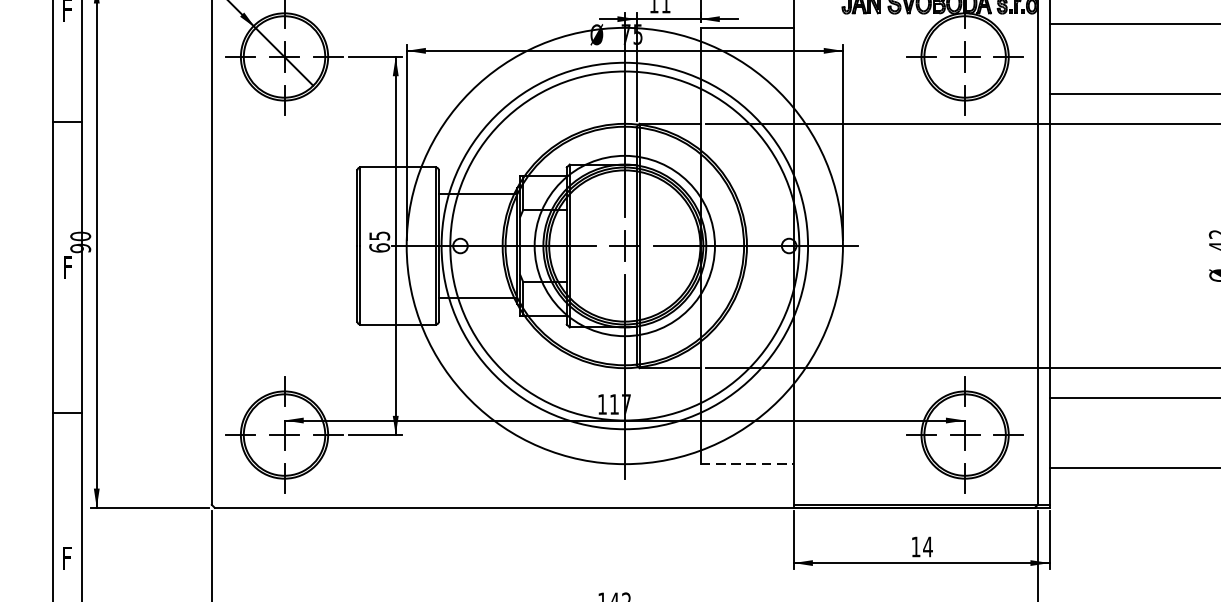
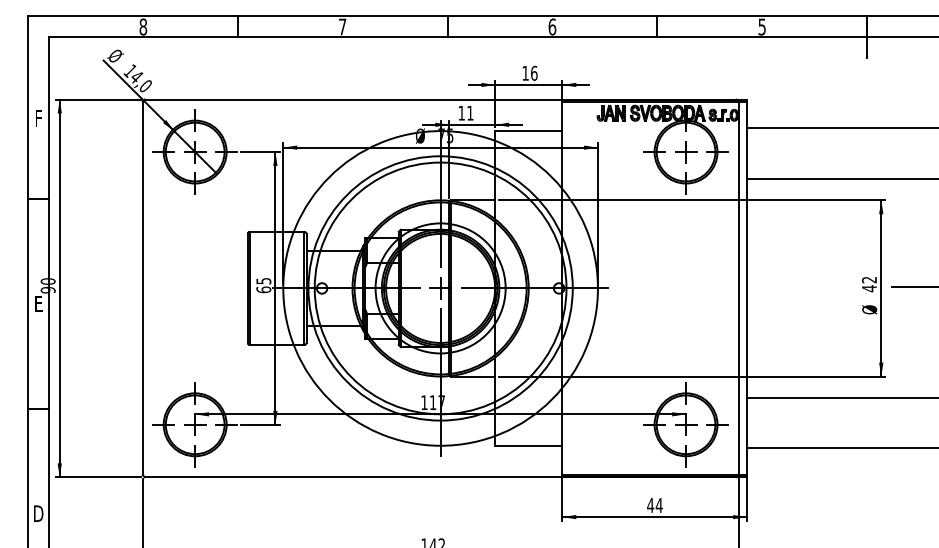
text: (67, 266) -> (38, 303), F -> E
line: (746, 463) -> (528, 445), dashed -> solid
text: (915, 546) -> (650, 505), 14 -> 44
text: (67, 558) -> (38, 513), F -> D

